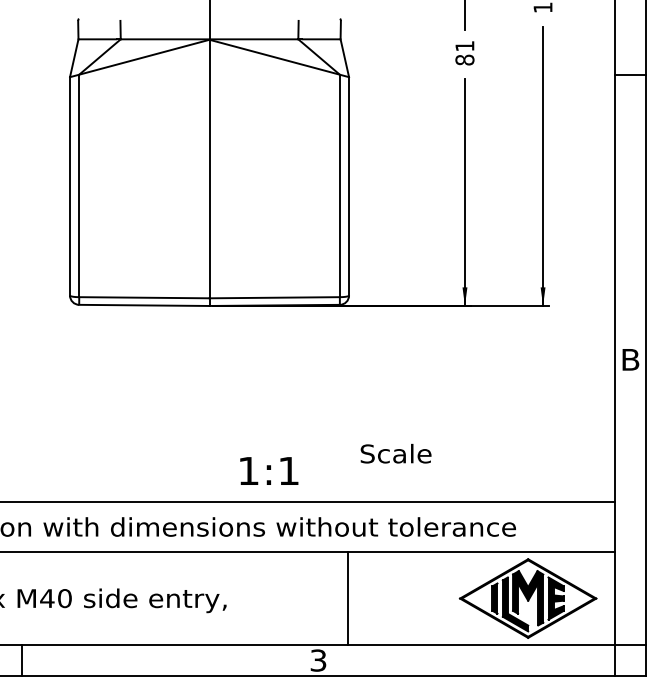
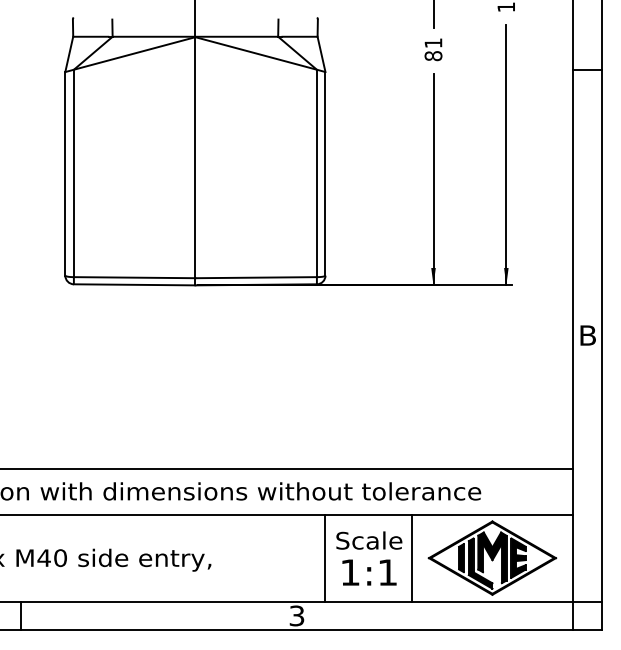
text: (395, 453) -> (368, 540), moved
text: (269, 470) -> (369, 572), moved
line: (441, 598) -> (411, 558), added

